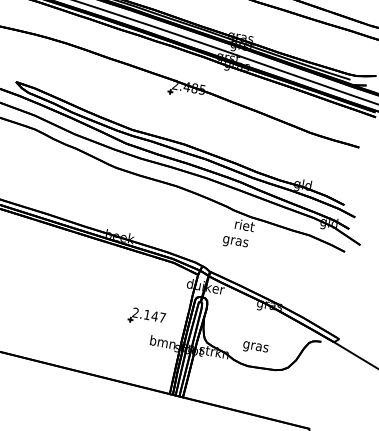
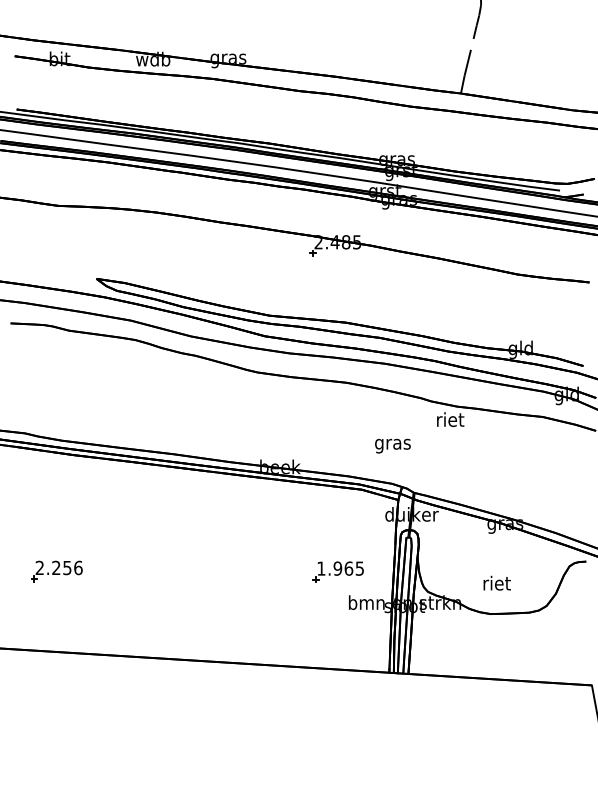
text: (235, 242) -> (392, 445), moved
text: (149, 315) -> (340, 568), 2.147 -> 1.965
text: (255, 346) -> (496, 584), gras -> riet

